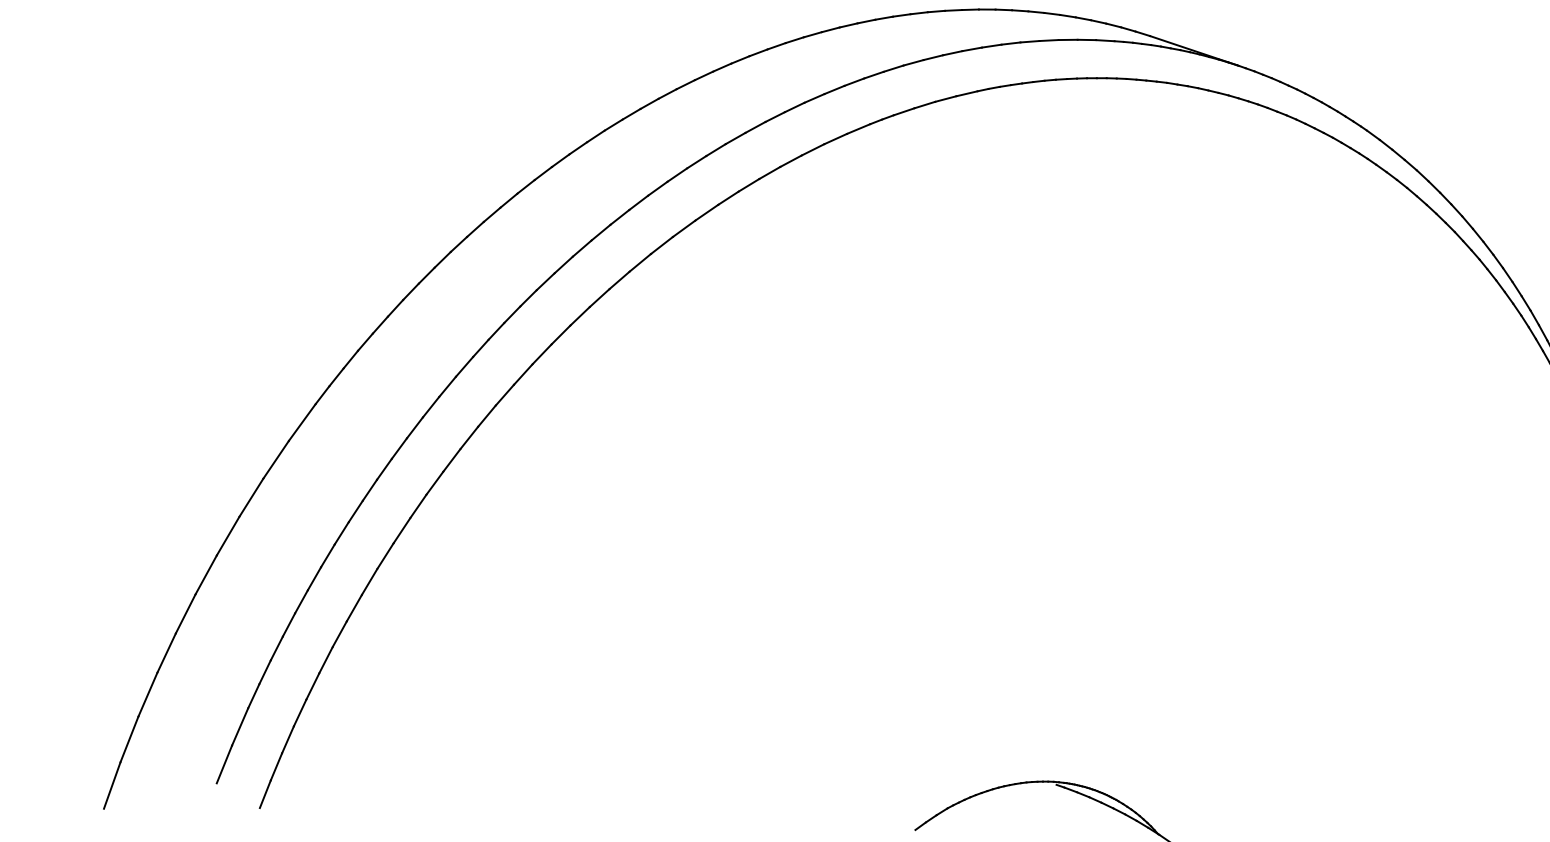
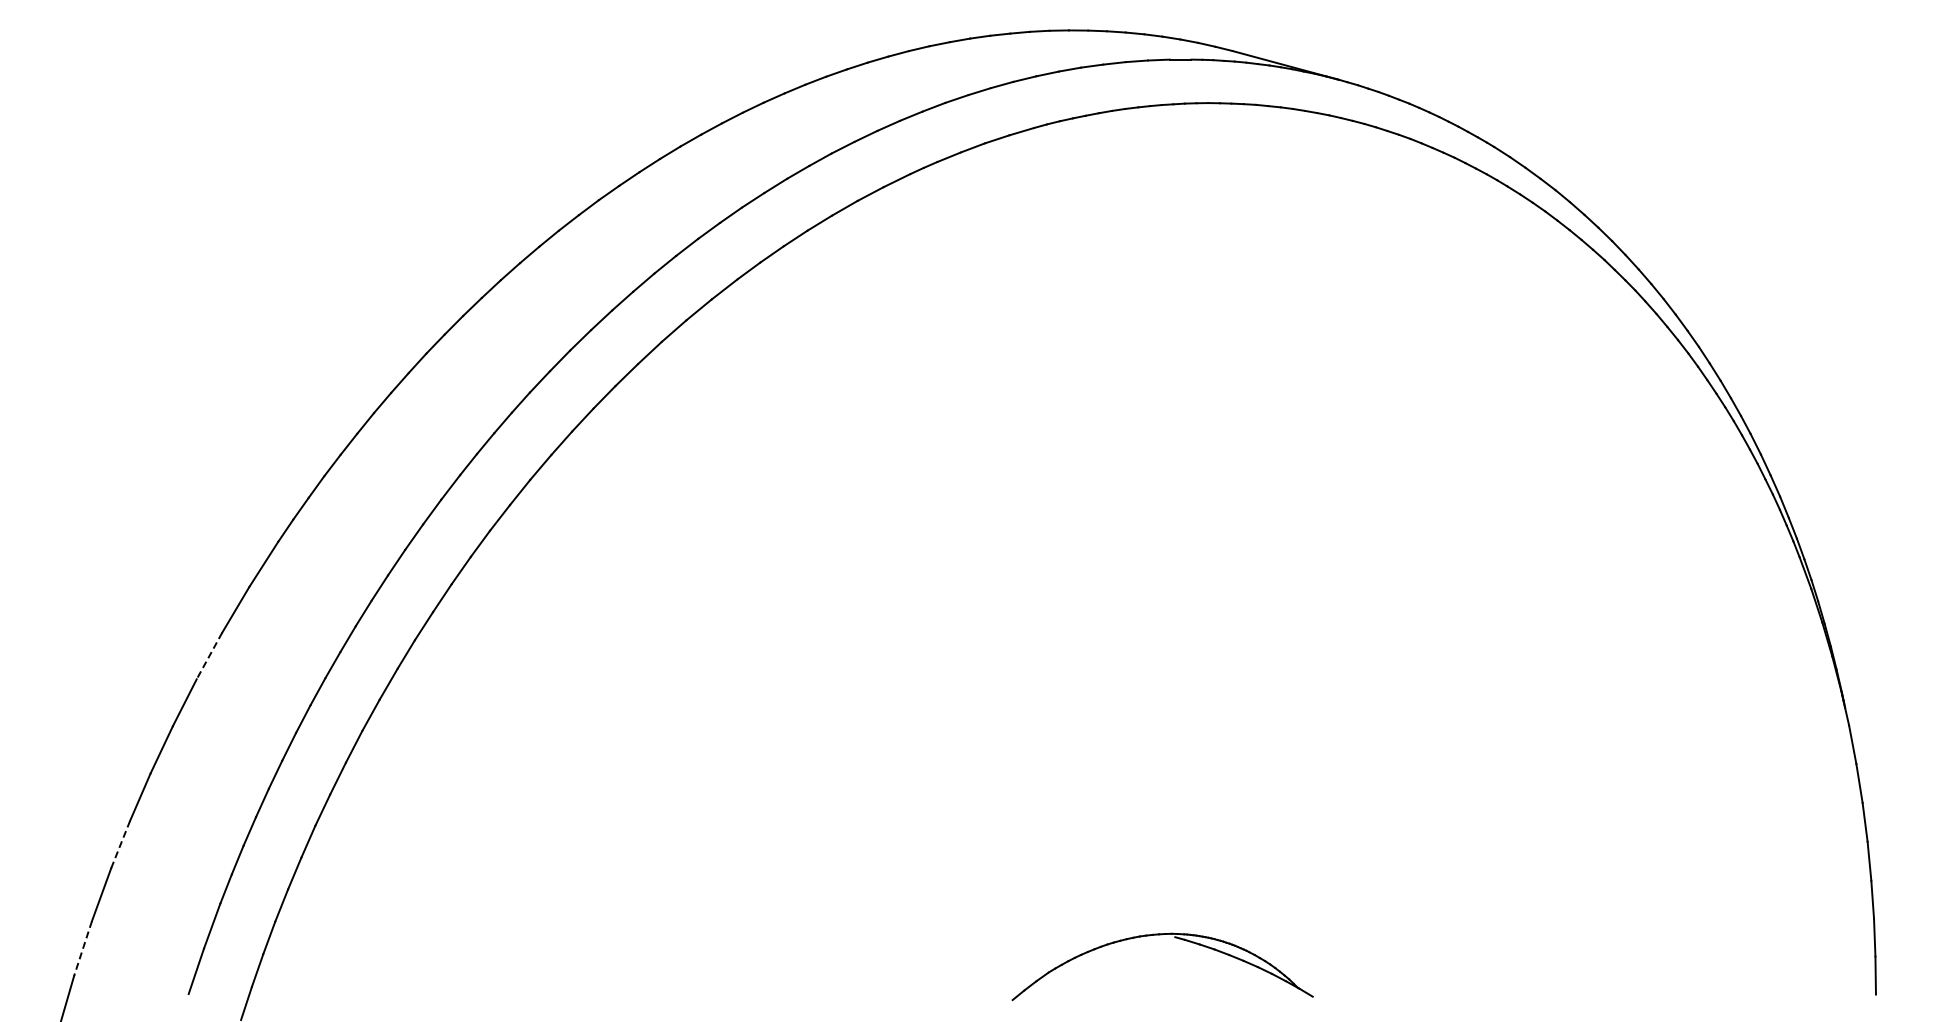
line: (251, 498) -> (209, 656), solid -> dashed
line: (166, 653) -> (120, 844), solid -> dashed
line: (129, 739) -> (83, 948), solid -> dashed

